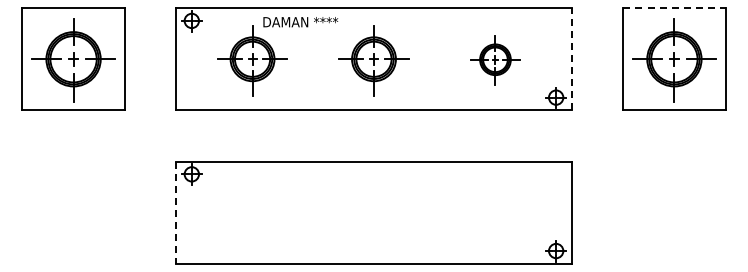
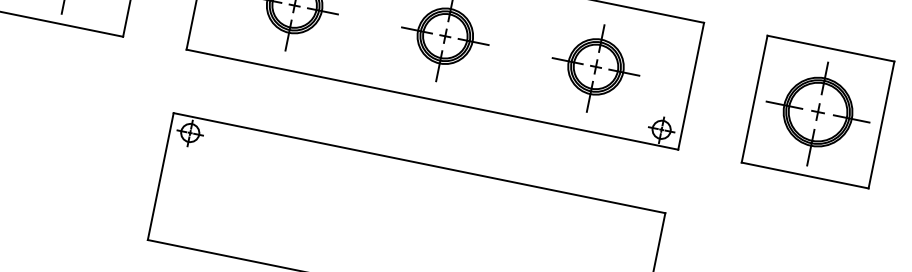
line: (674, 8) -> (830, 49), dashed -> solid
line: (572, 58) -> (691, 85), dashed -> solid
part: (495, 60) -> (595, 68), size x1.43
line: (175, 213) -> (160, 177), dashed -> solid

